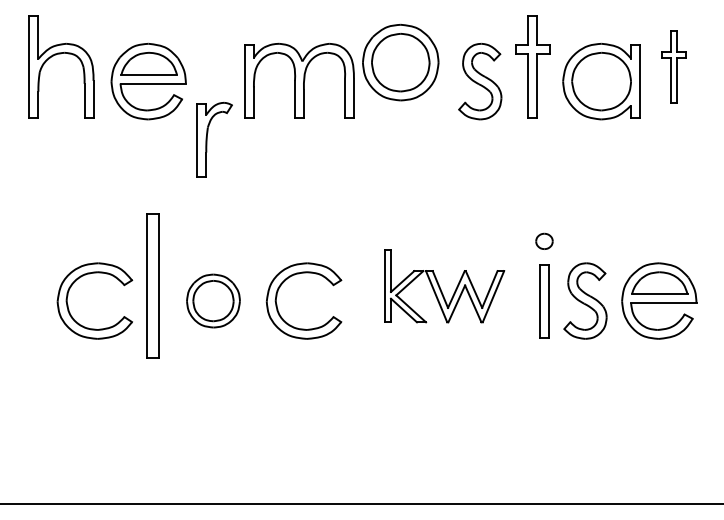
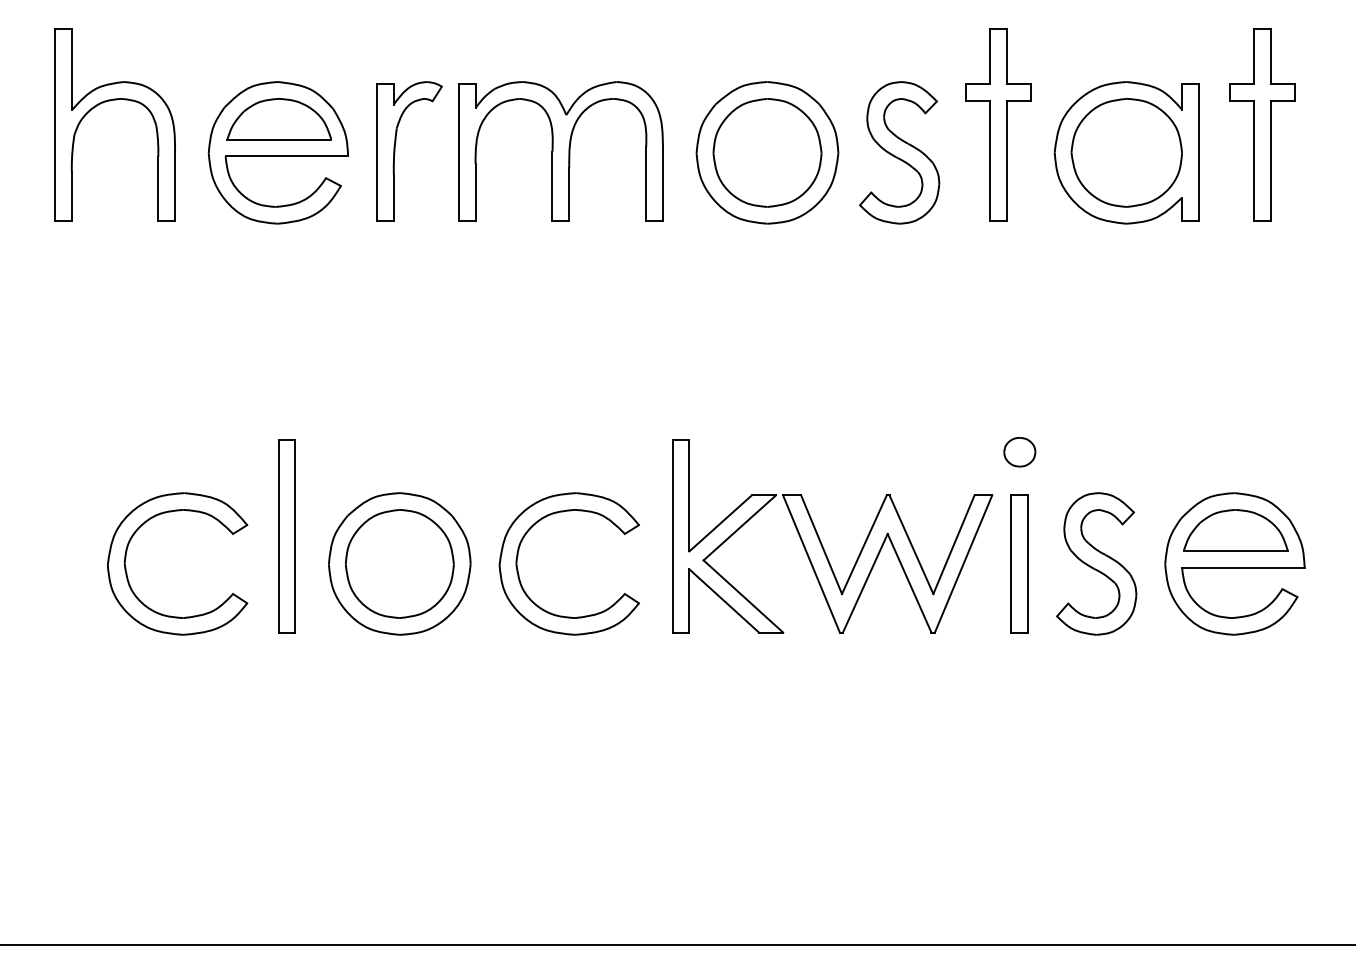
part: (400, 62) -> (766, 152), moved
part: (673, 66) -> (1261, 124), size x1.43
part: (207, 139) -> (396, 150), moved
part: (153, 286) -> (287, 536), size x0.71
part: (444, 286) -> (832, 536), size x1.43
part: (213, 300) -> (399, 562), size x1.43

